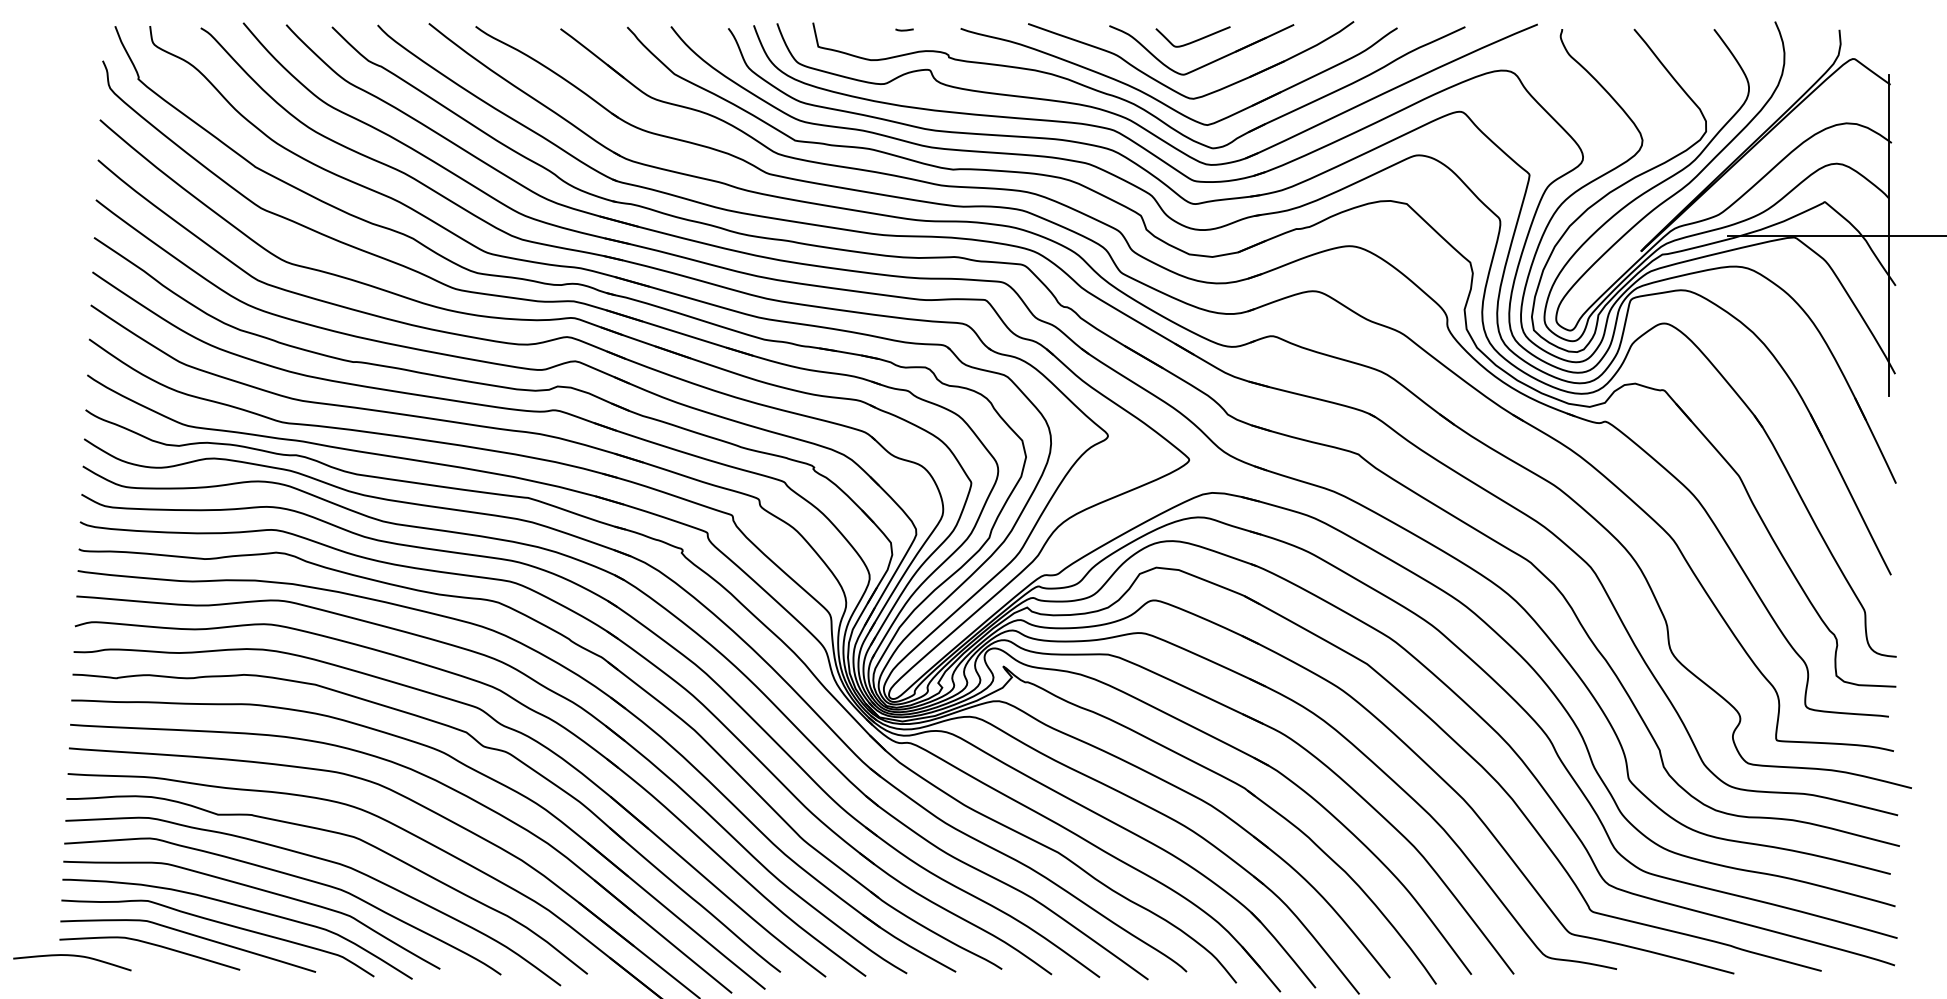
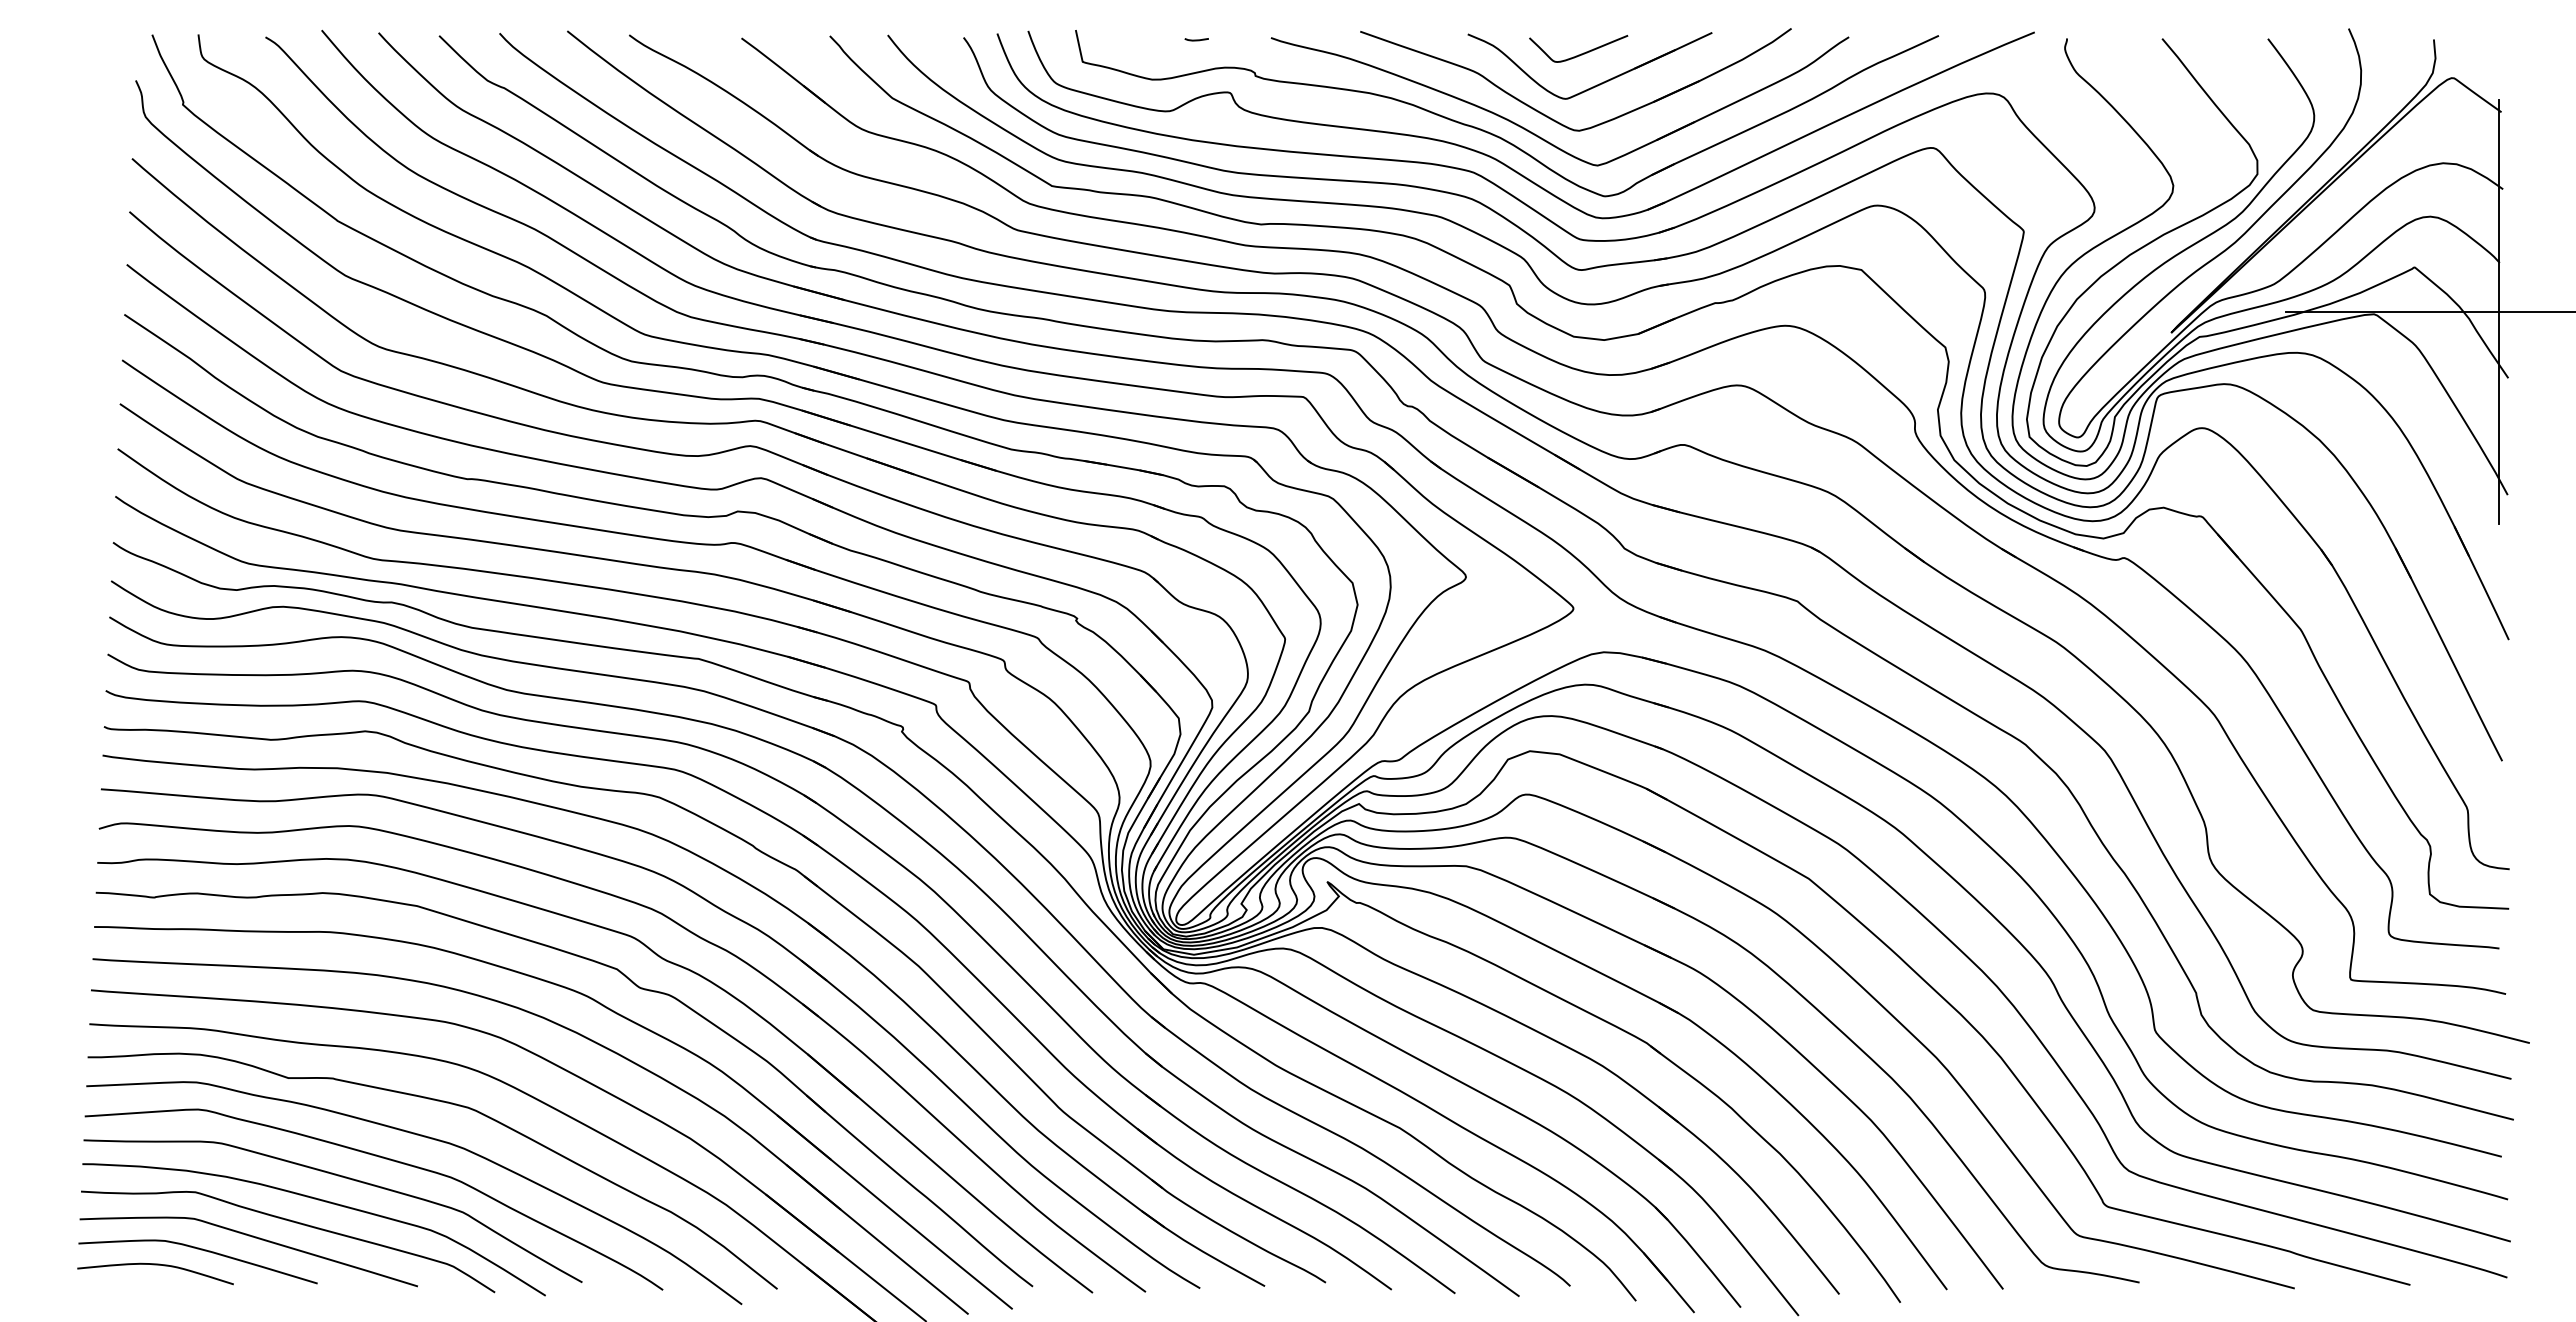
curve: (72, 956) -> (155, 1265), moved

